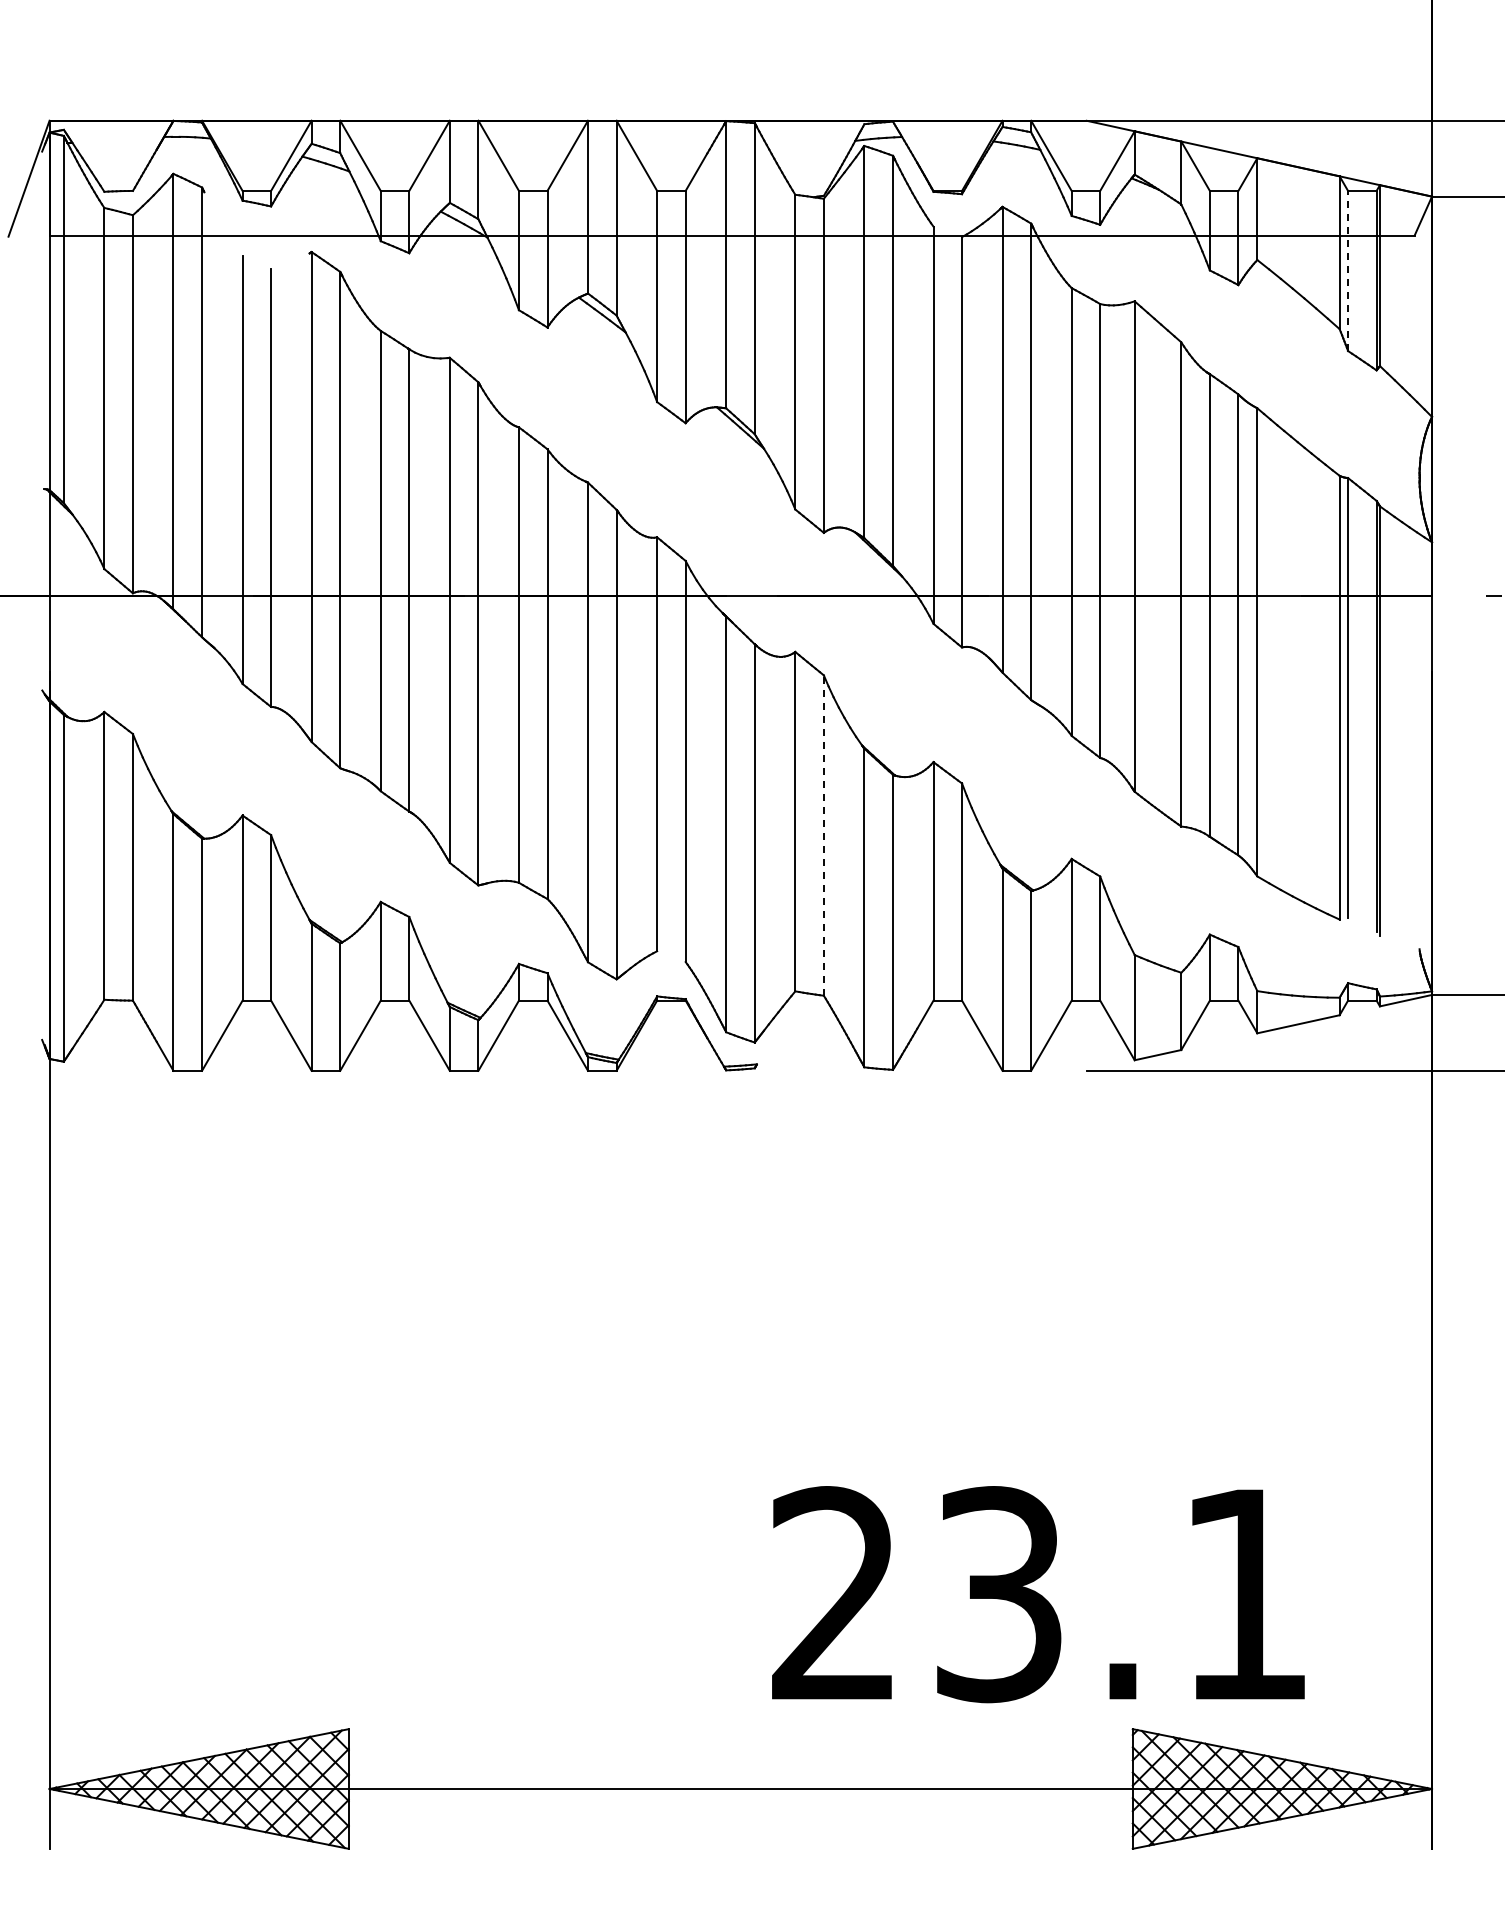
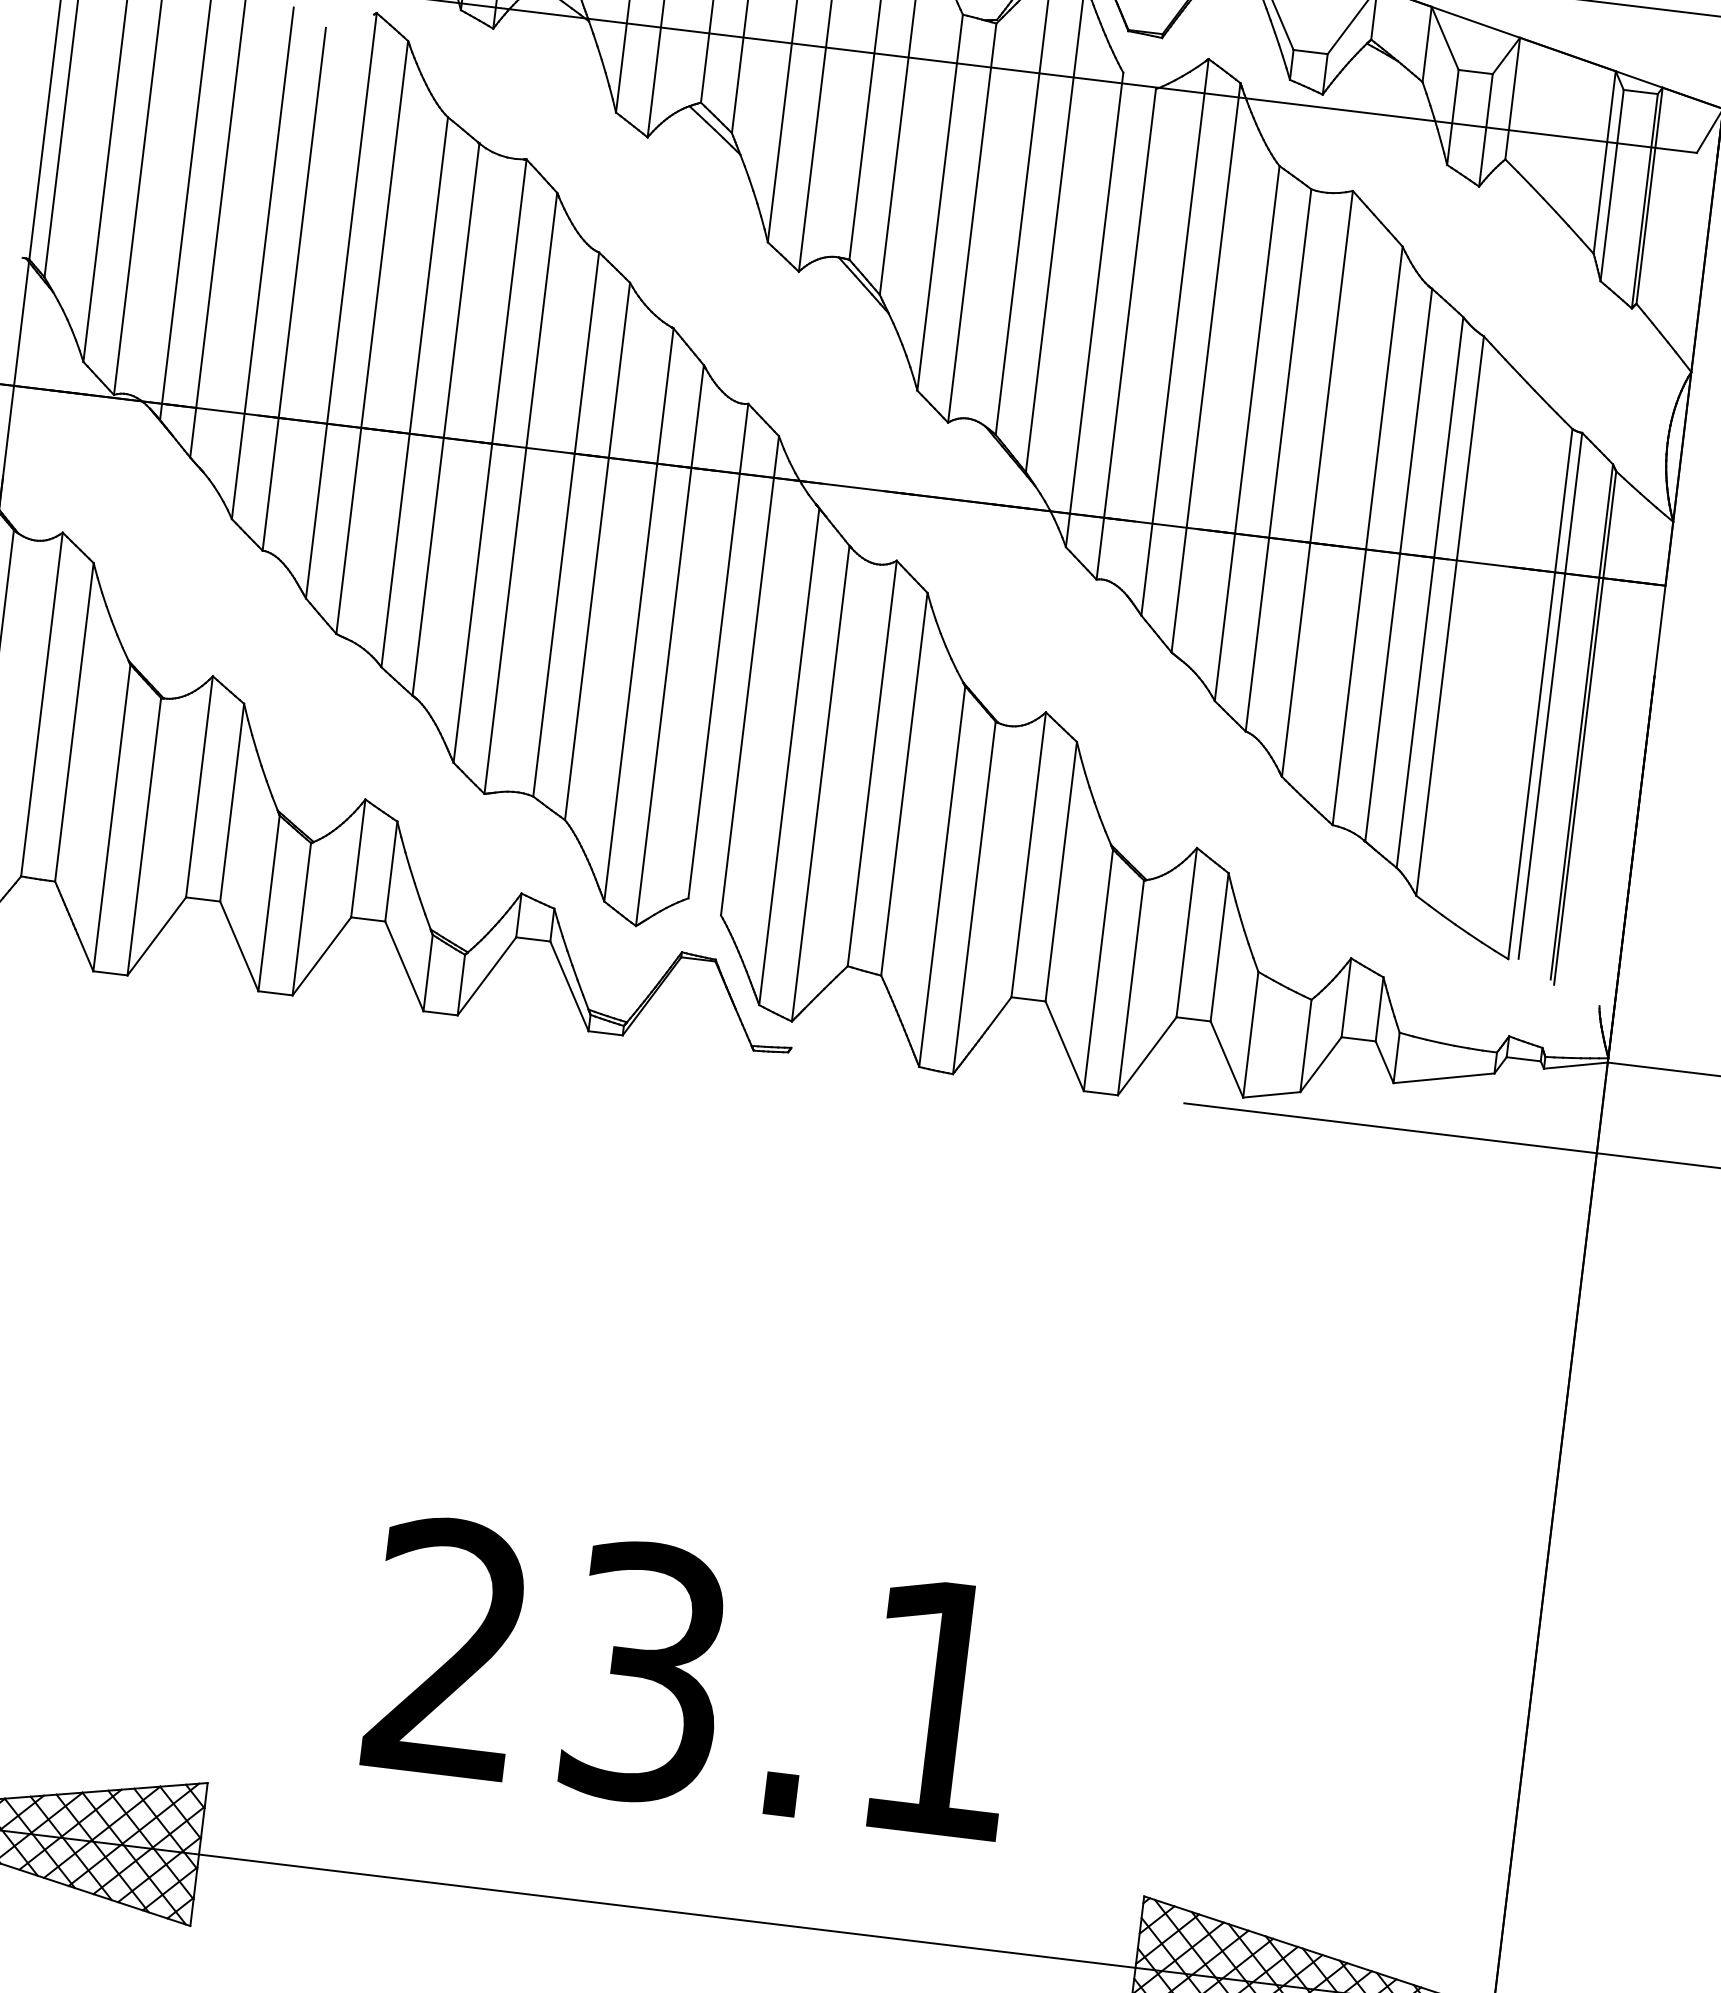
line: (1348, 270) -> (1612, 185), dashed -> solid
line: (823, 835) -> (903, 784), dashed -> solid
text: (1038, 1594) -> (692, 1678), moved

